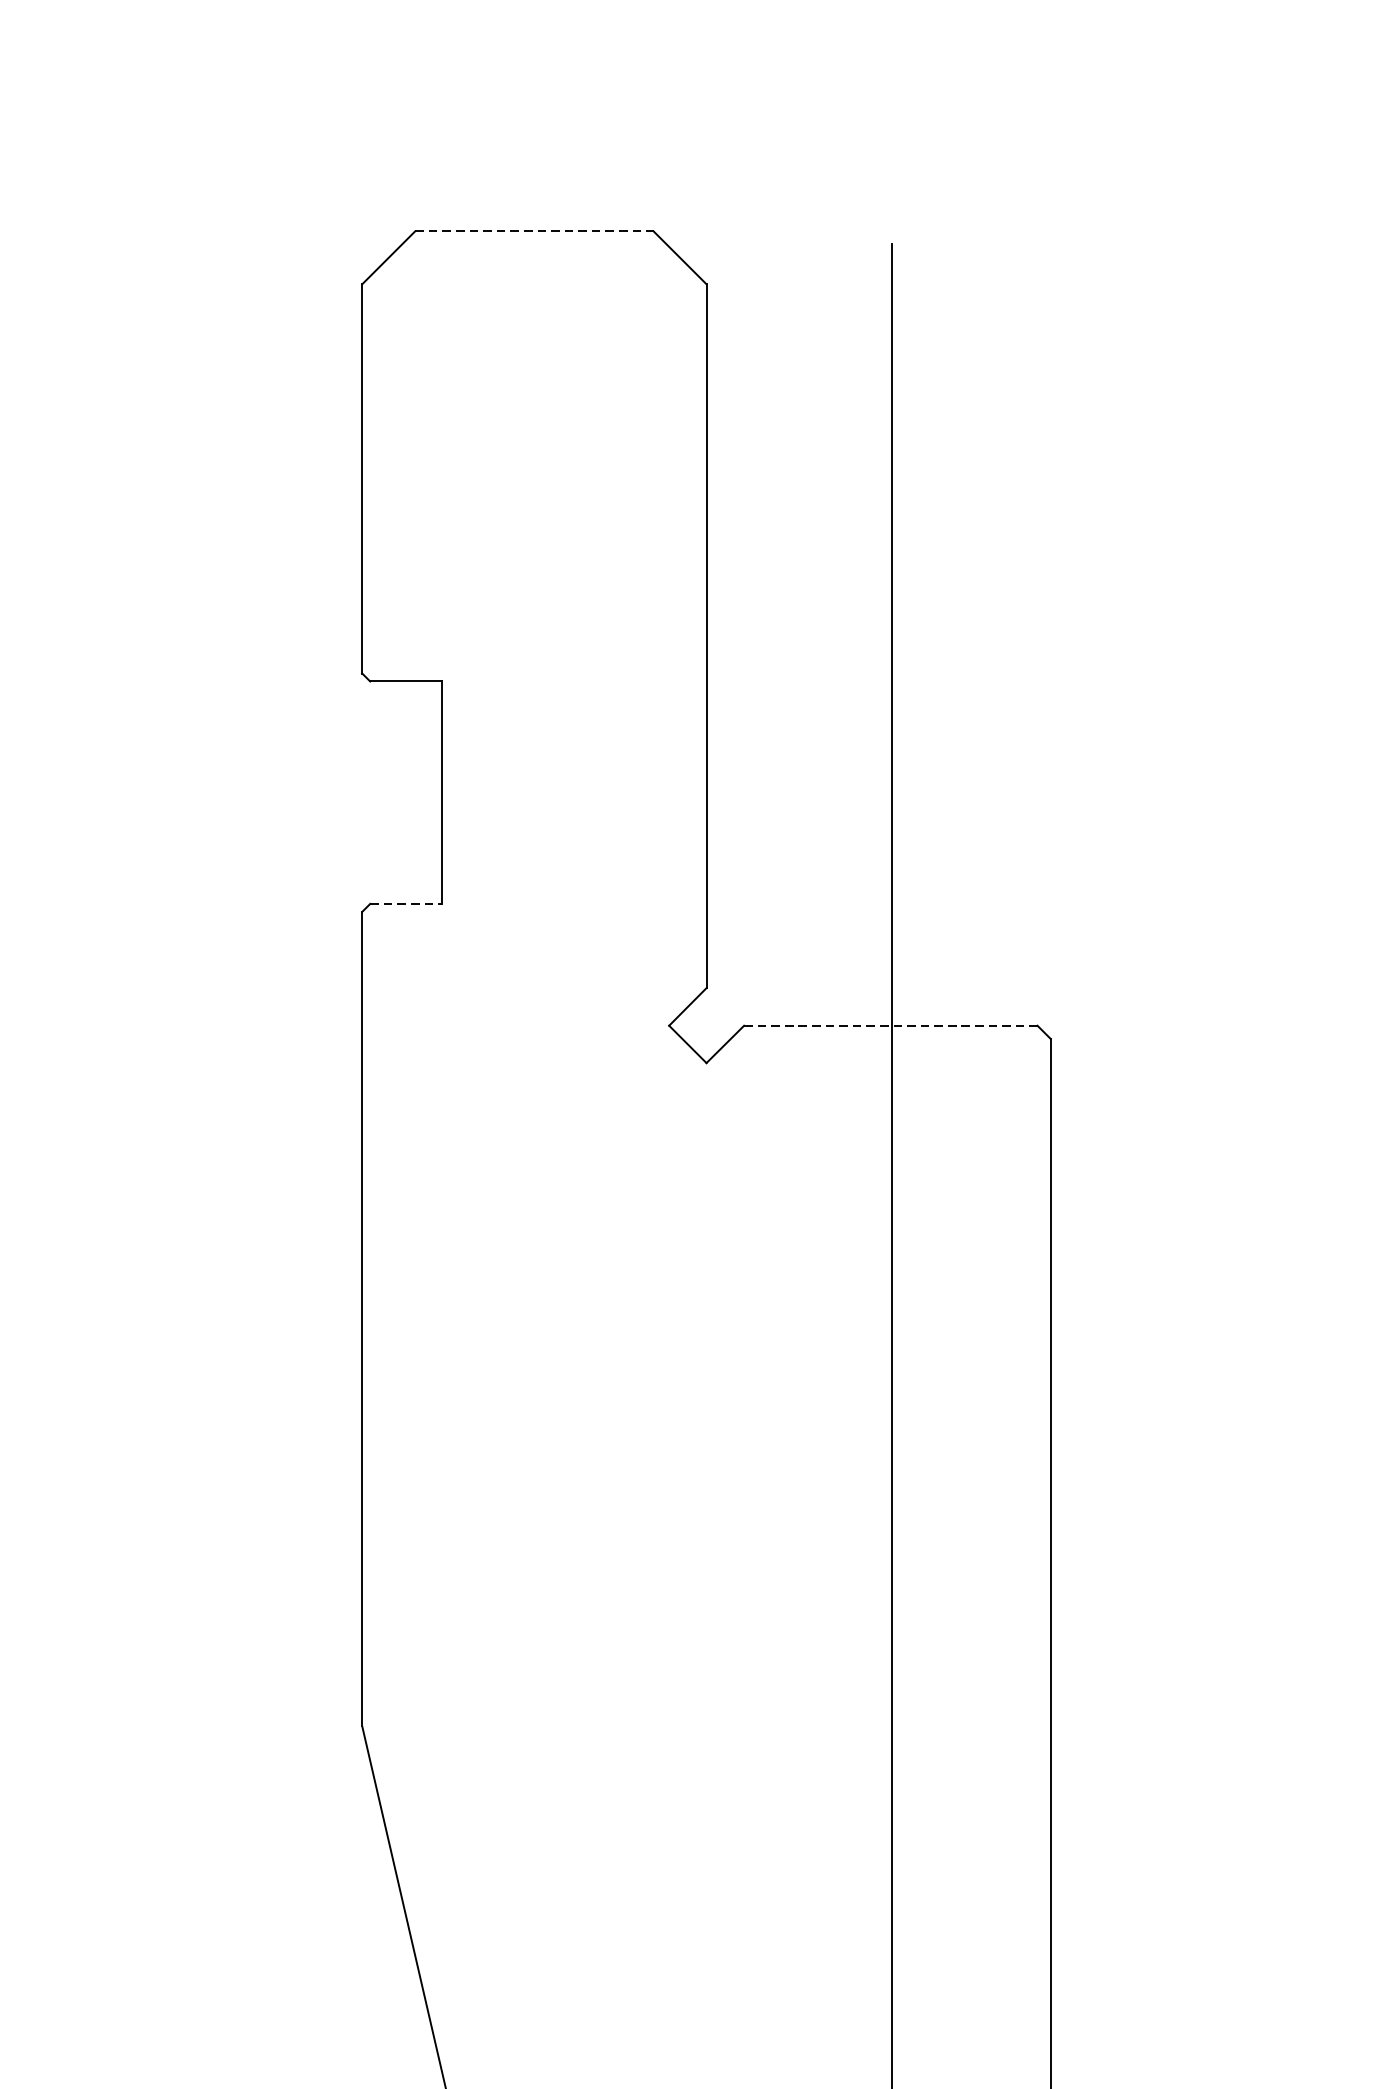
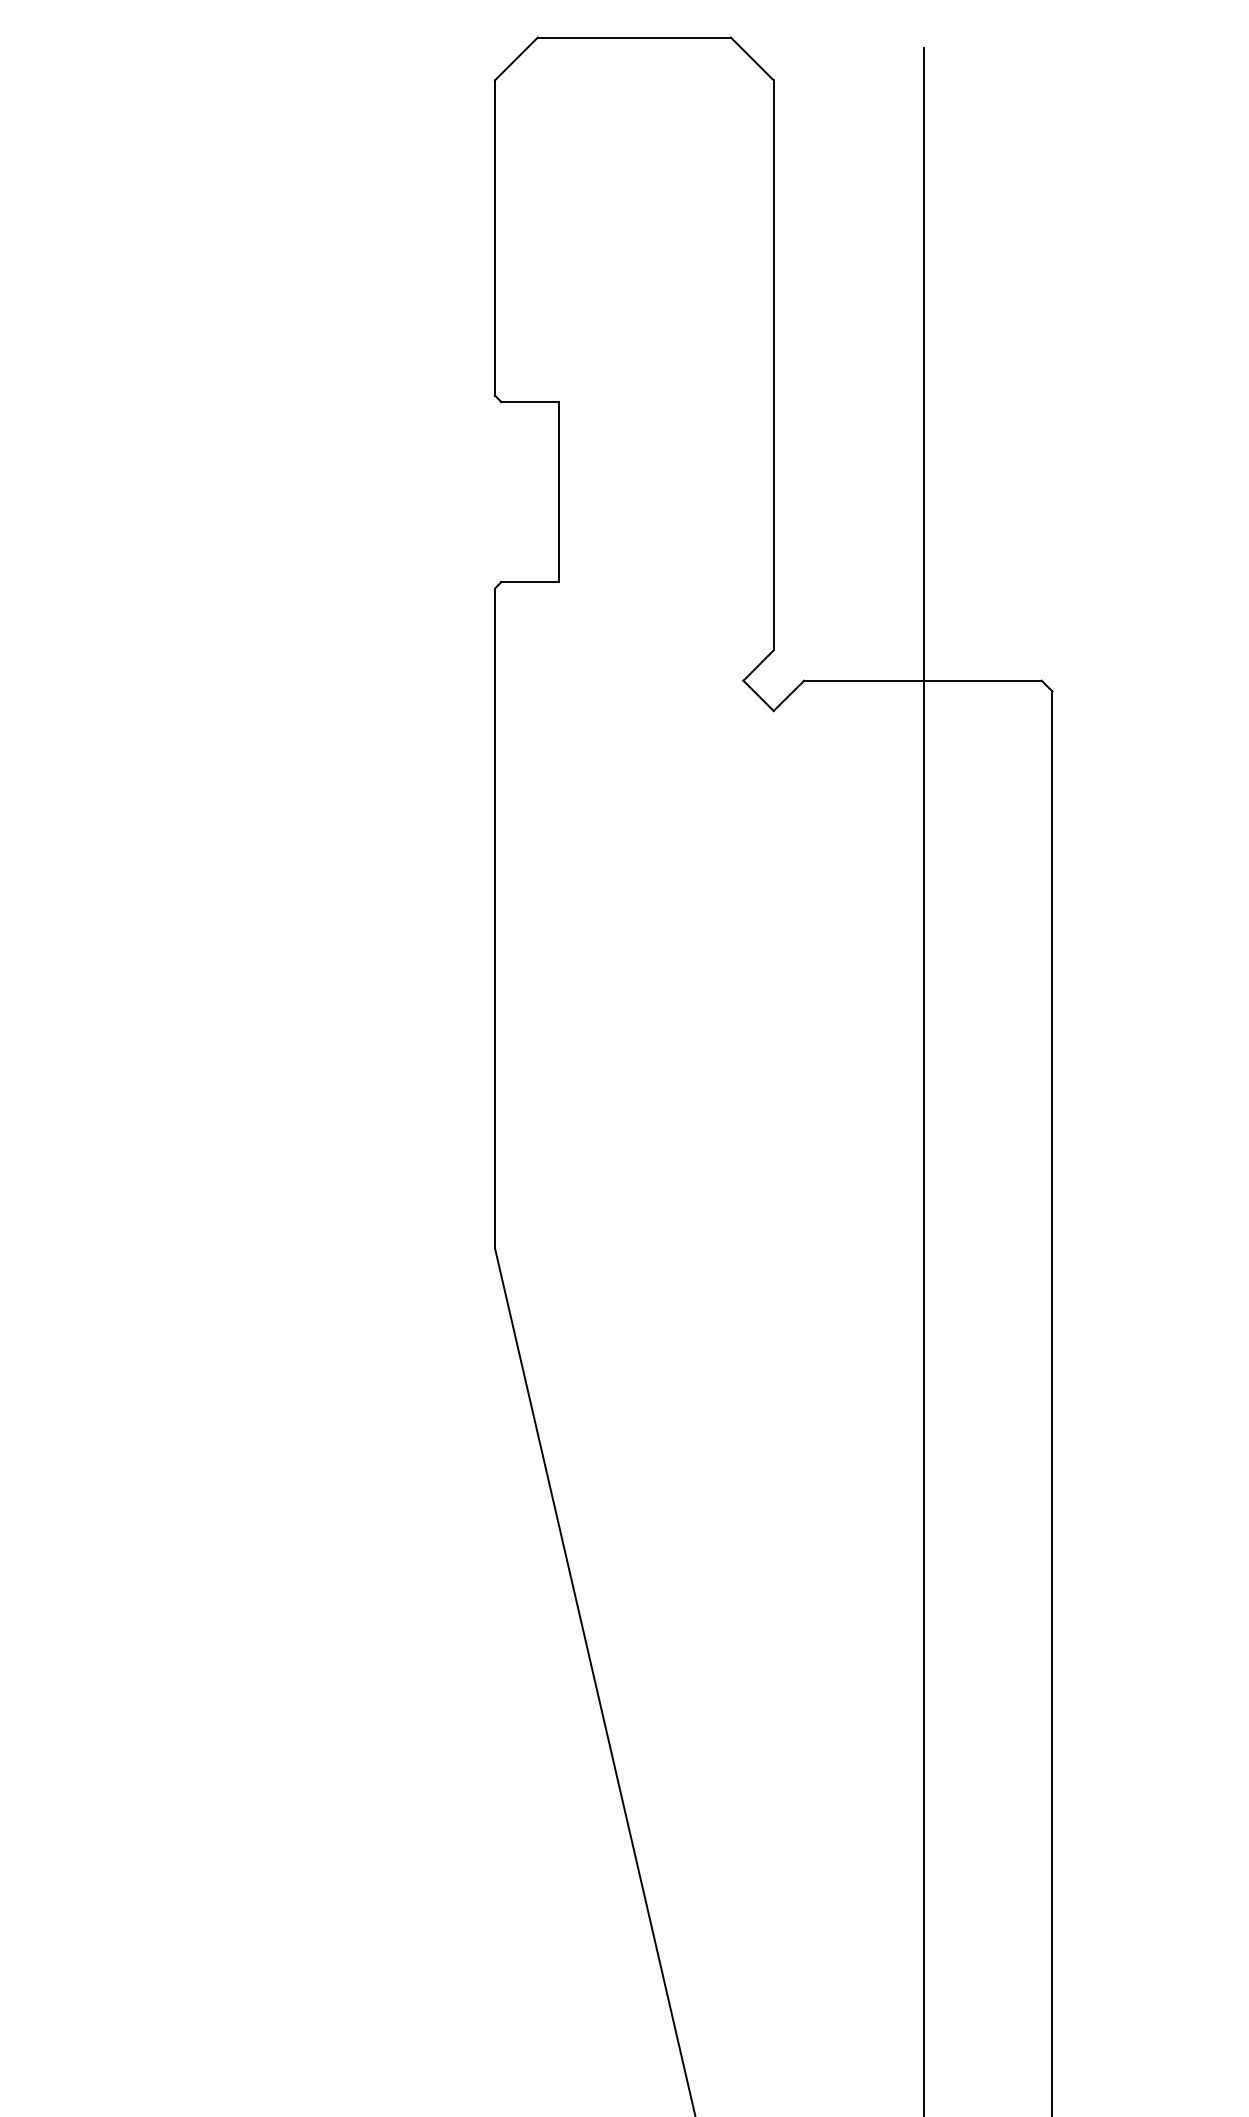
line: (534, 231) -> (634, 37), dashed -> solid
line: (406, 904) -> (530, 582), dashed -> solid
line: (890, 1025) -> (922, 680), dashed -> solid

